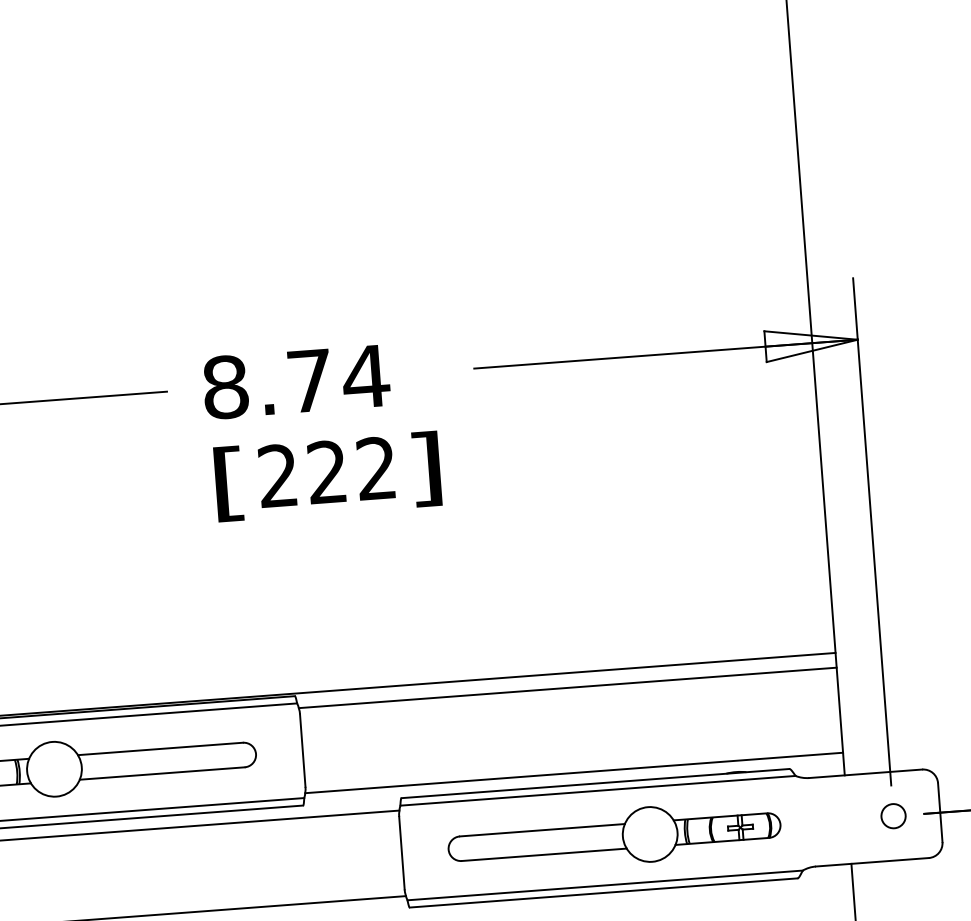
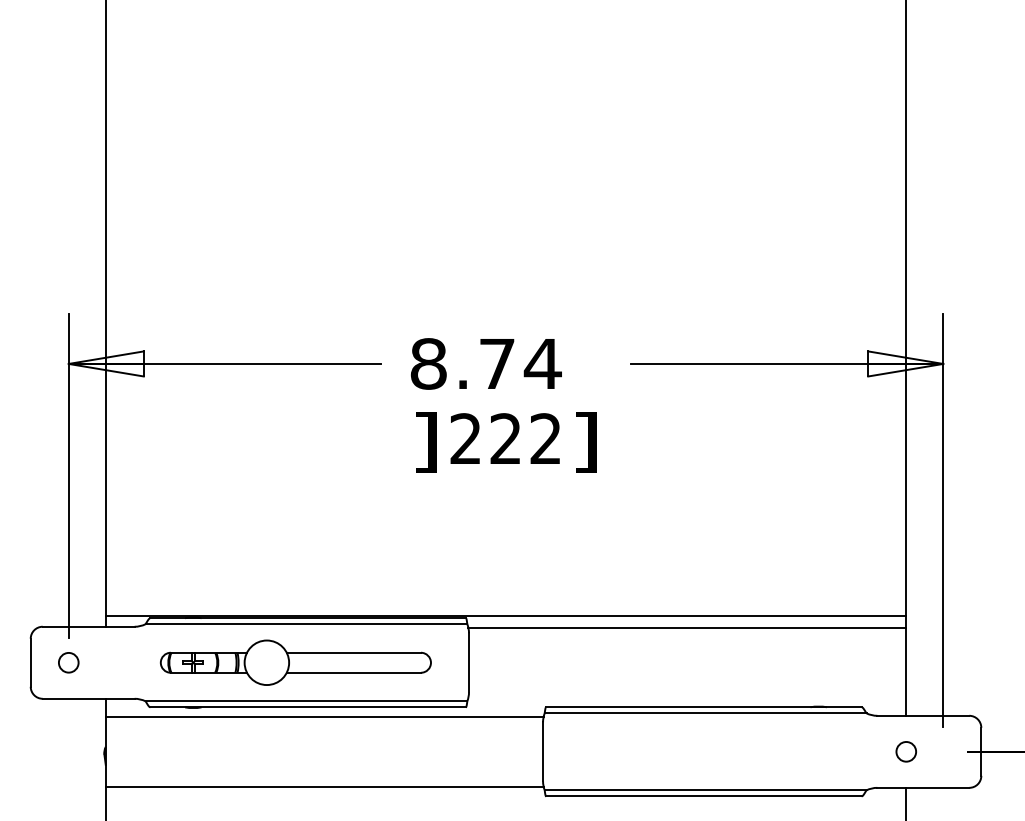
text: (228, 484) -> (425, 442), [ -> ]
line: (574, 773) -> (687, 697), removed
circle: (892, 815) -> (905, 751), moved
part: (614, 836) -> (716, 751), removed

